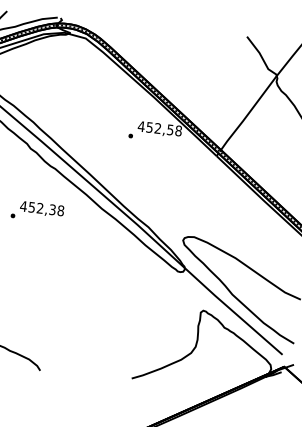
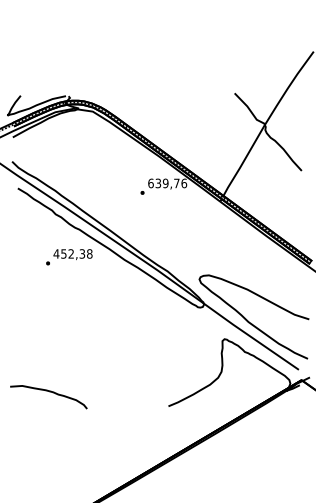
text: (159, 128) -> (167, 183), 452,58 -> 639,76
text: (37, 212) -> (69, 257), moved

